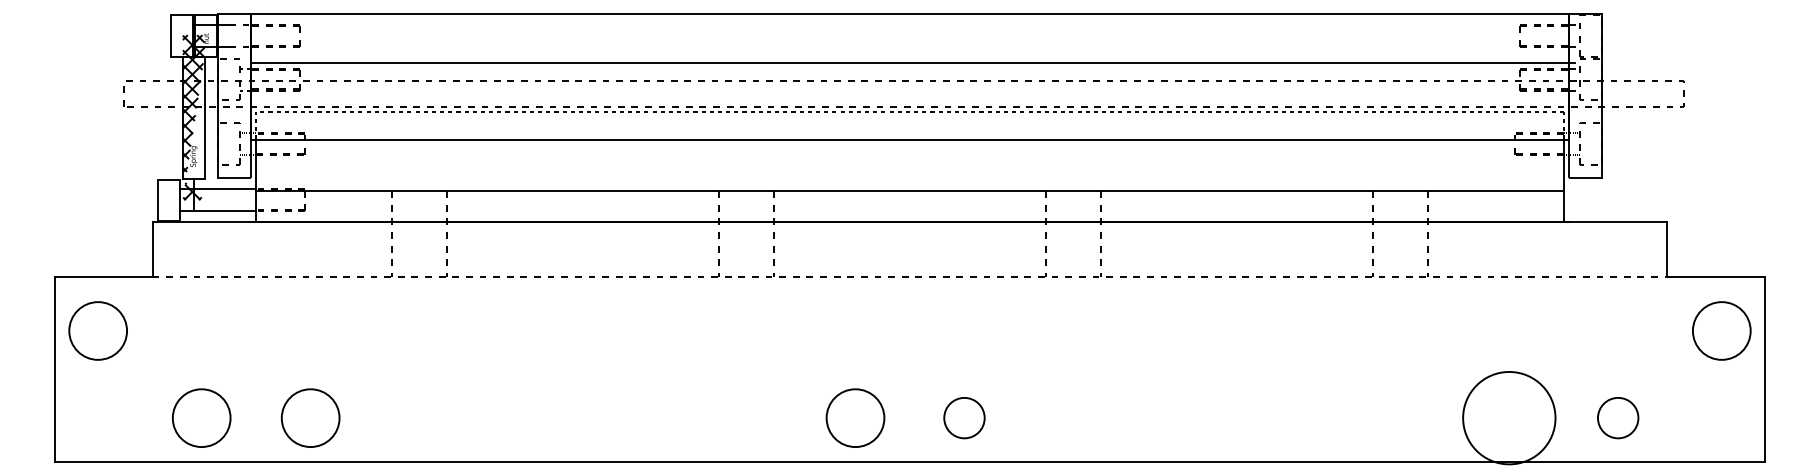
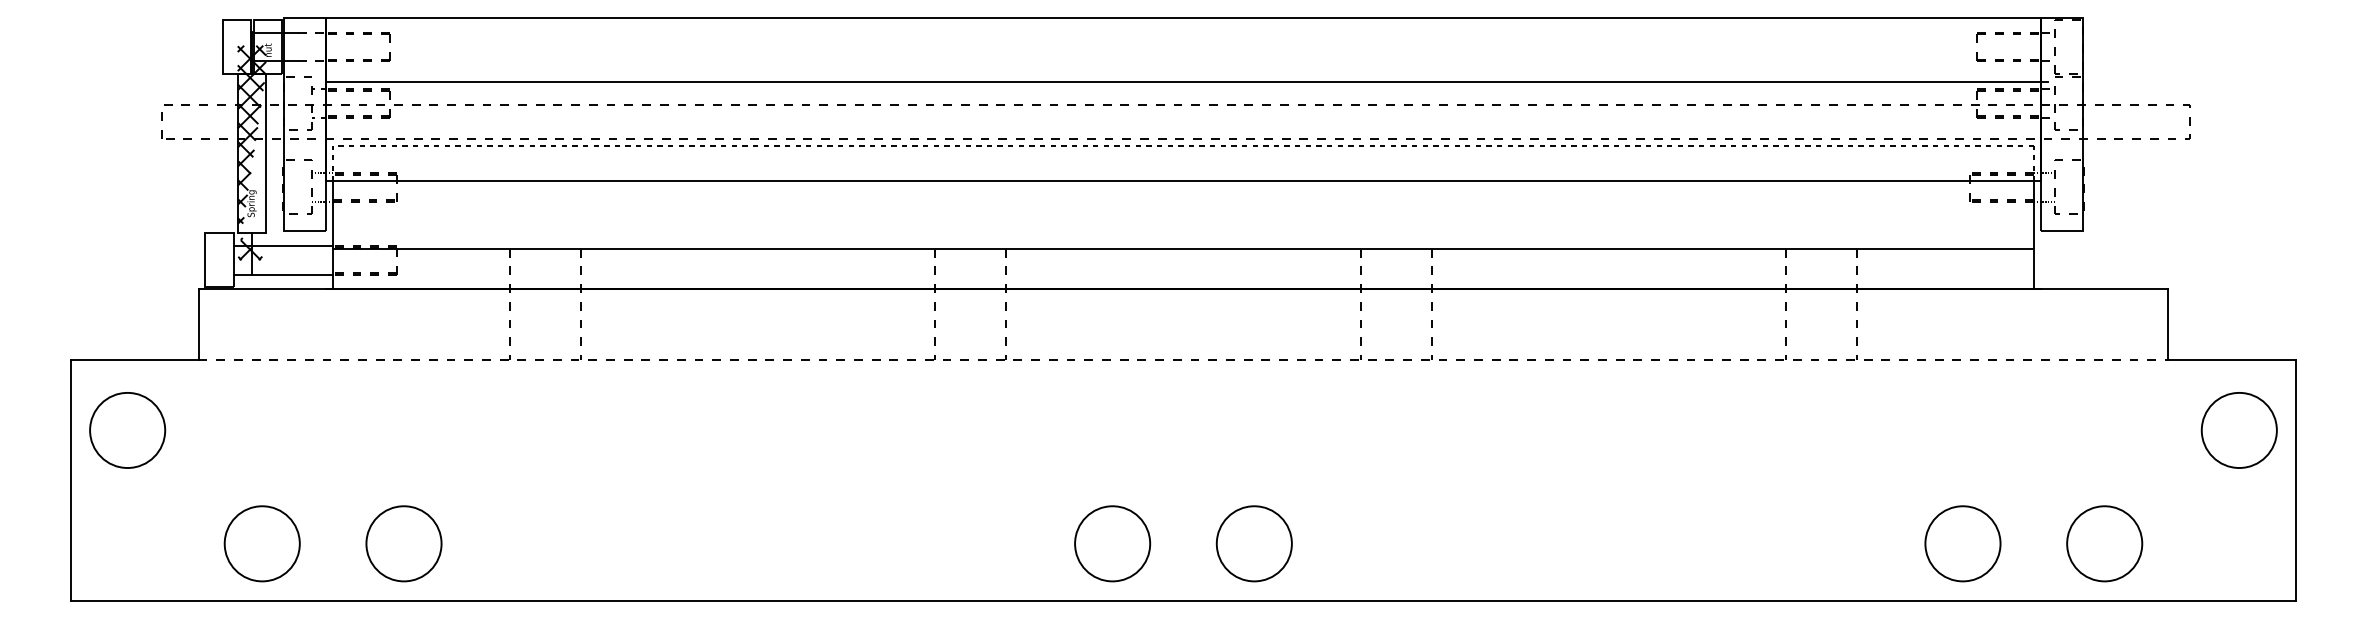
circle: (964, 417) -> (1254, 542), size x1.43
circle: (1617, 417) -> (2103, 542), size x1.43
circle: (1509, 418) -> (1963, 544), size x0.62

